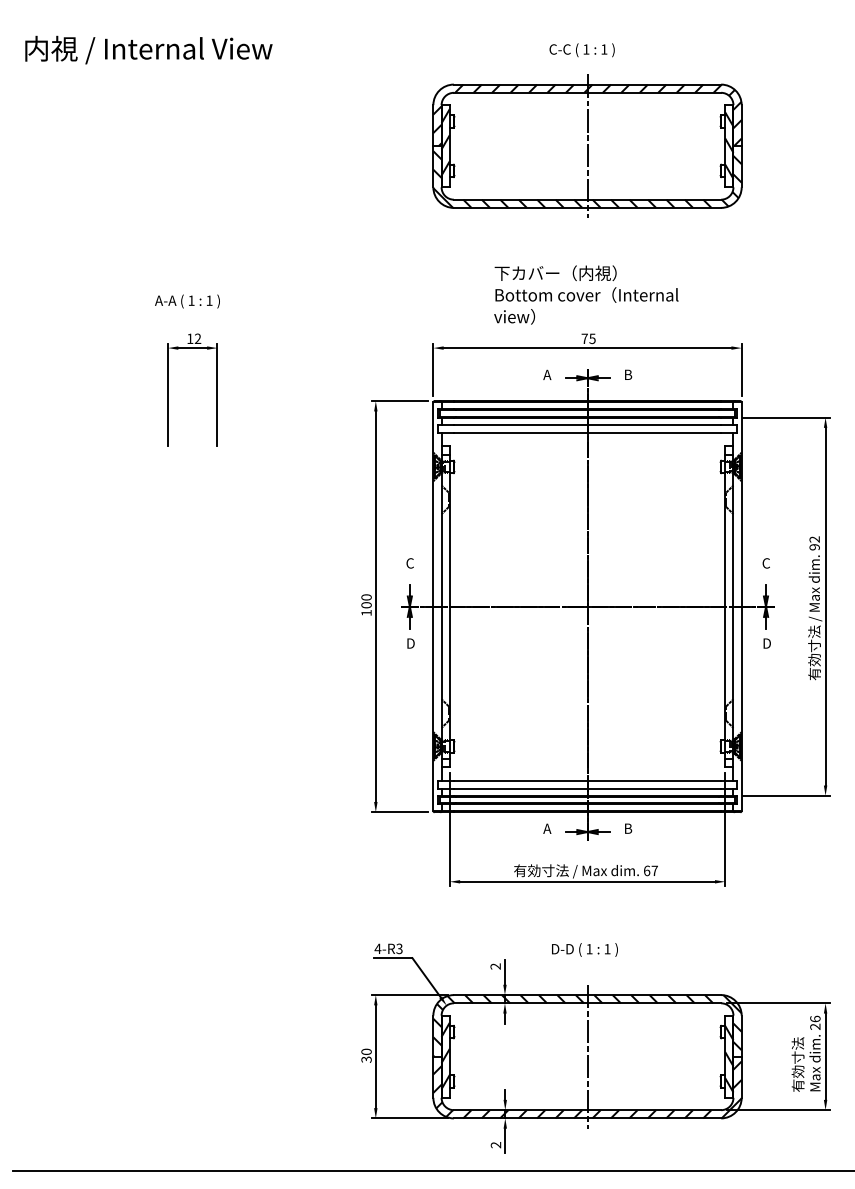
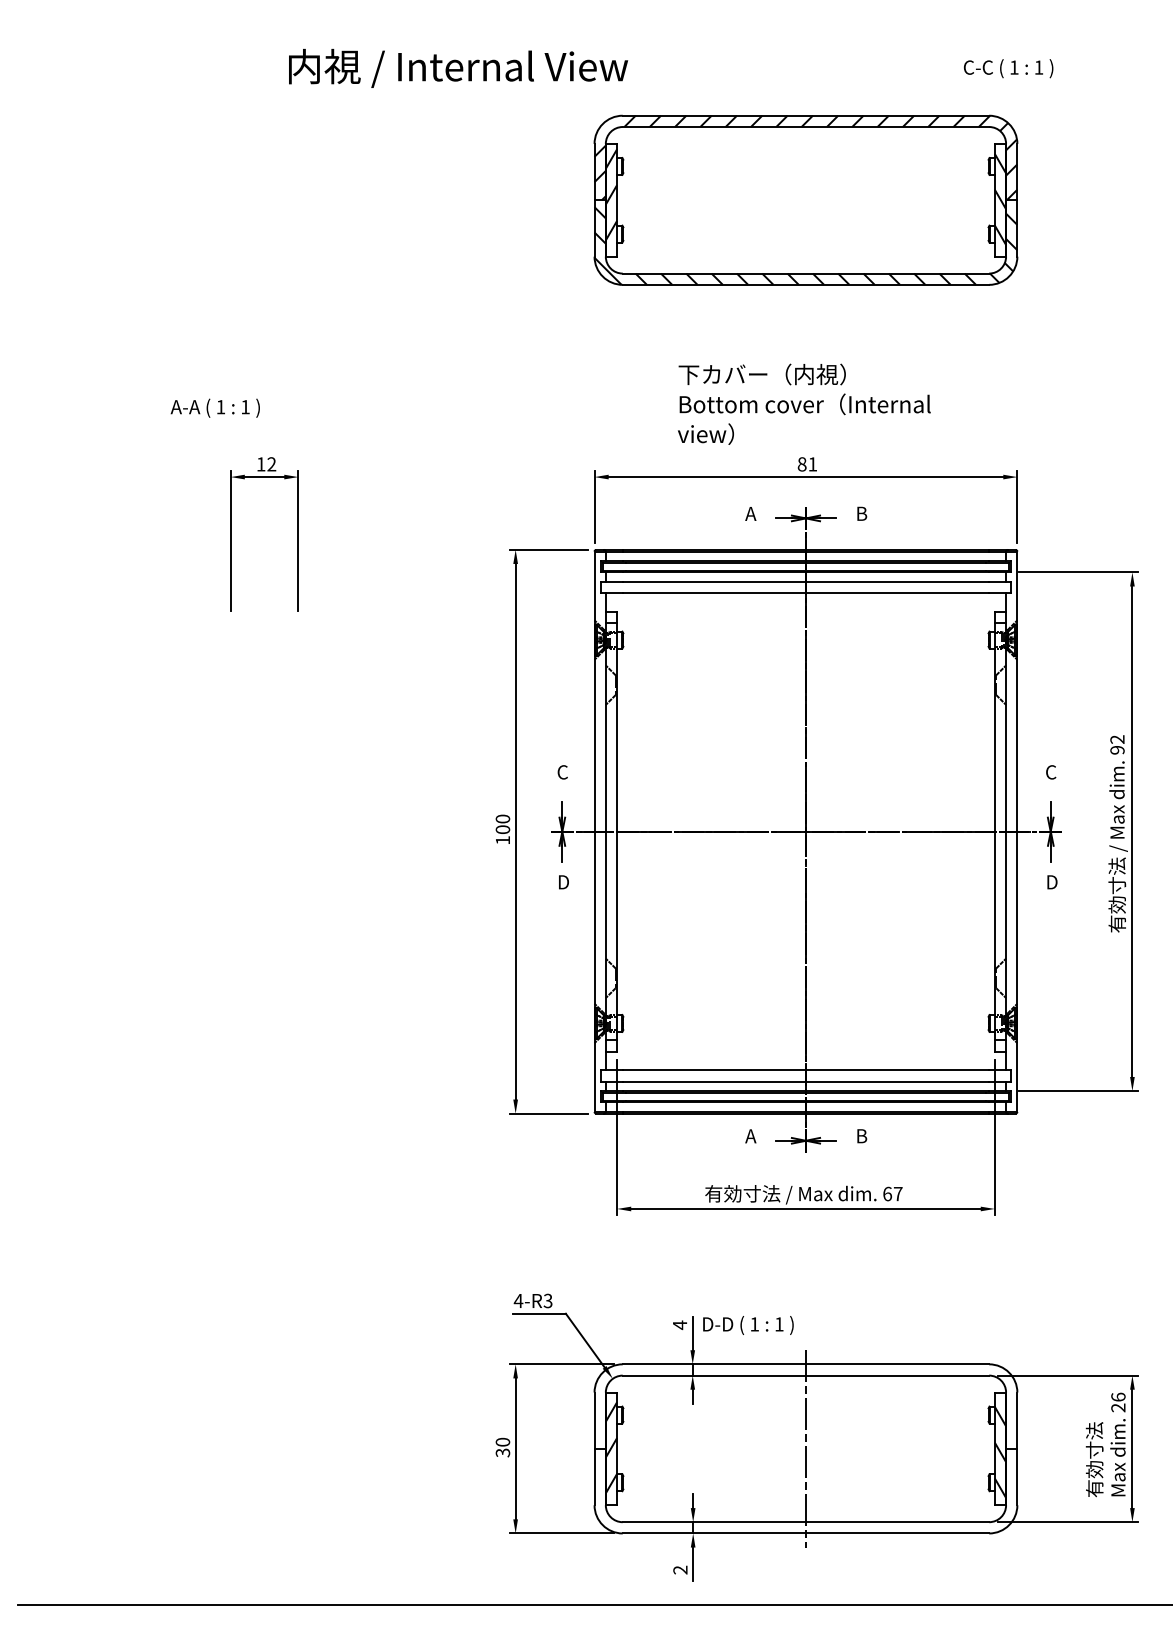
text: (148, 50) -> (458, 68), moved
text: (582, 50) -> (1008, 68), moved
line: (587, 145) -> (805, 199), removed
text: (186, 300) -> (214, 407), moved
text: (588, 338) -> (807, 464), 75 -> 81
text: (585, 949) -> (748, 1325), moved
text: (495, 966) -> (679, 1325), 2 -> 4
hatch: (587, 1025) -> (805, 1406), removed
hatch: (587, 1089) -> (805, 1494), removed

